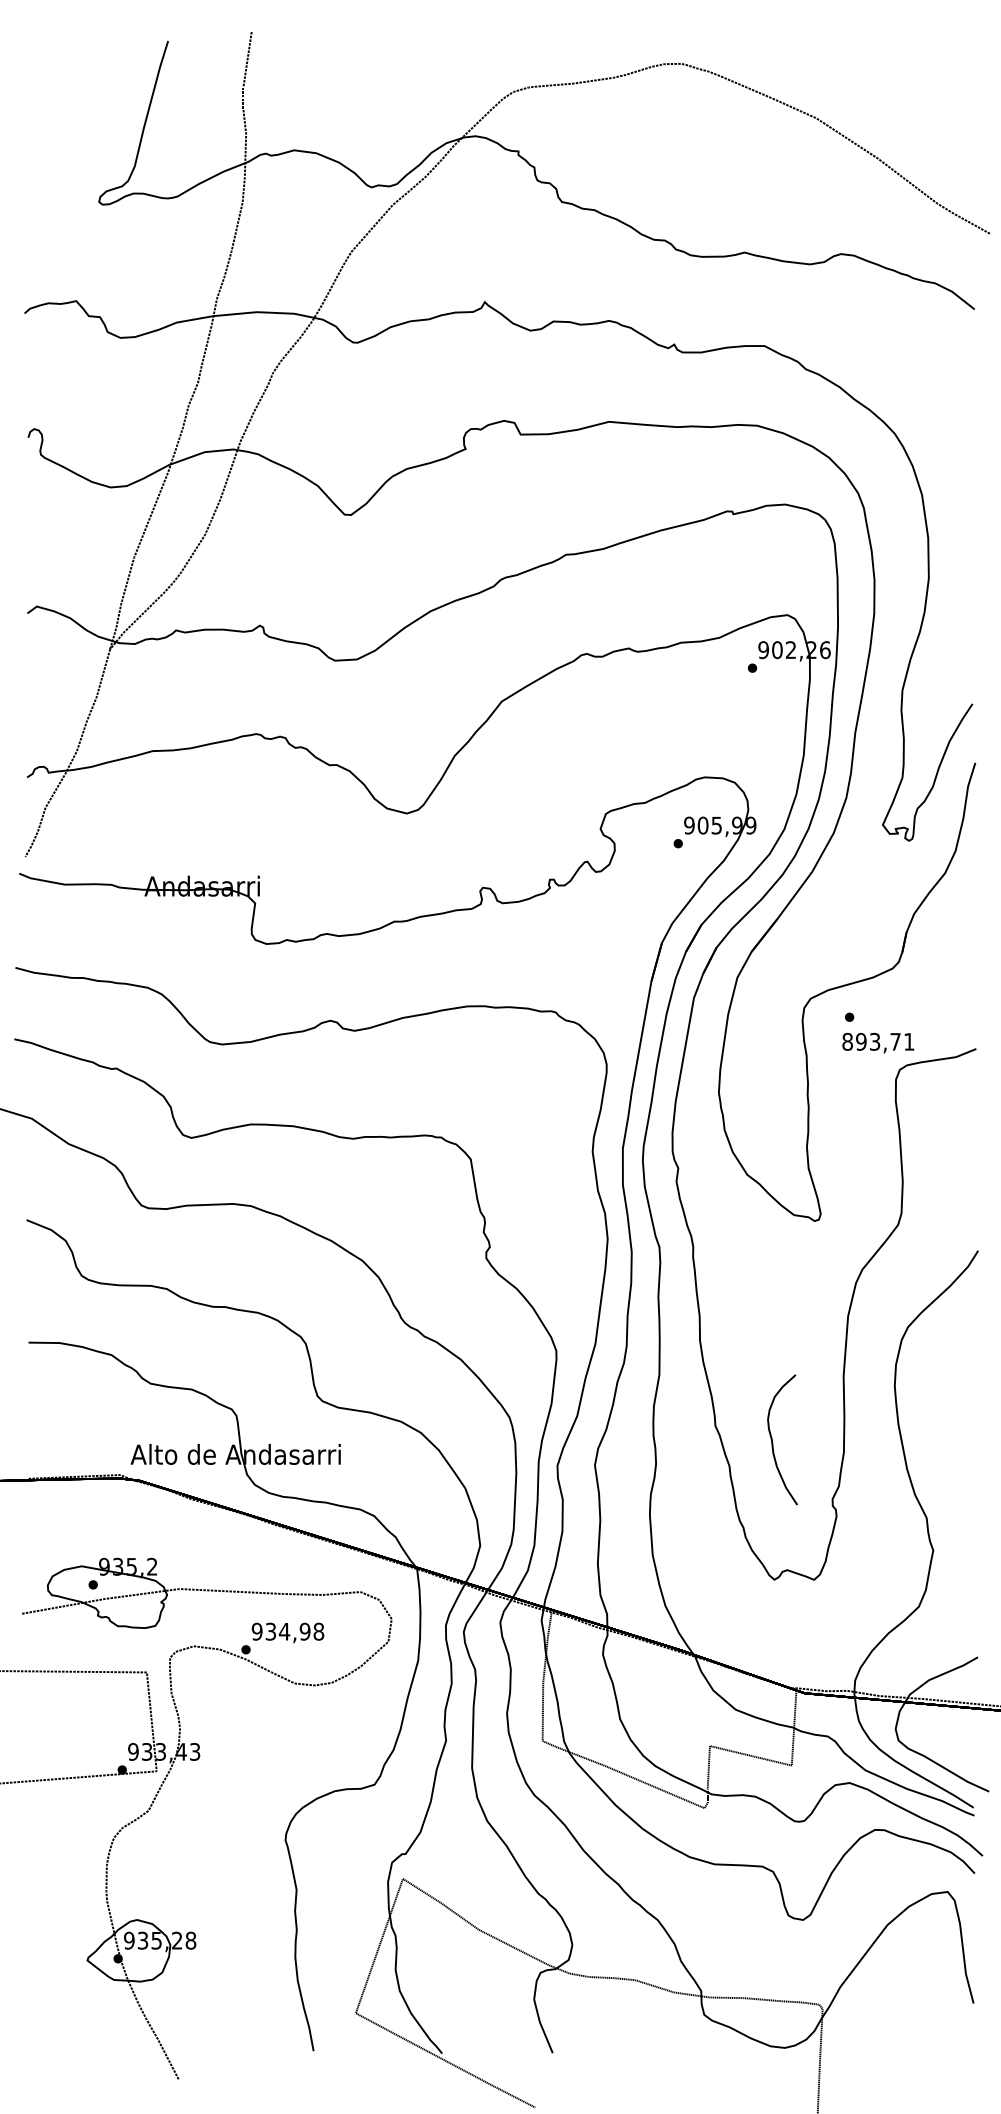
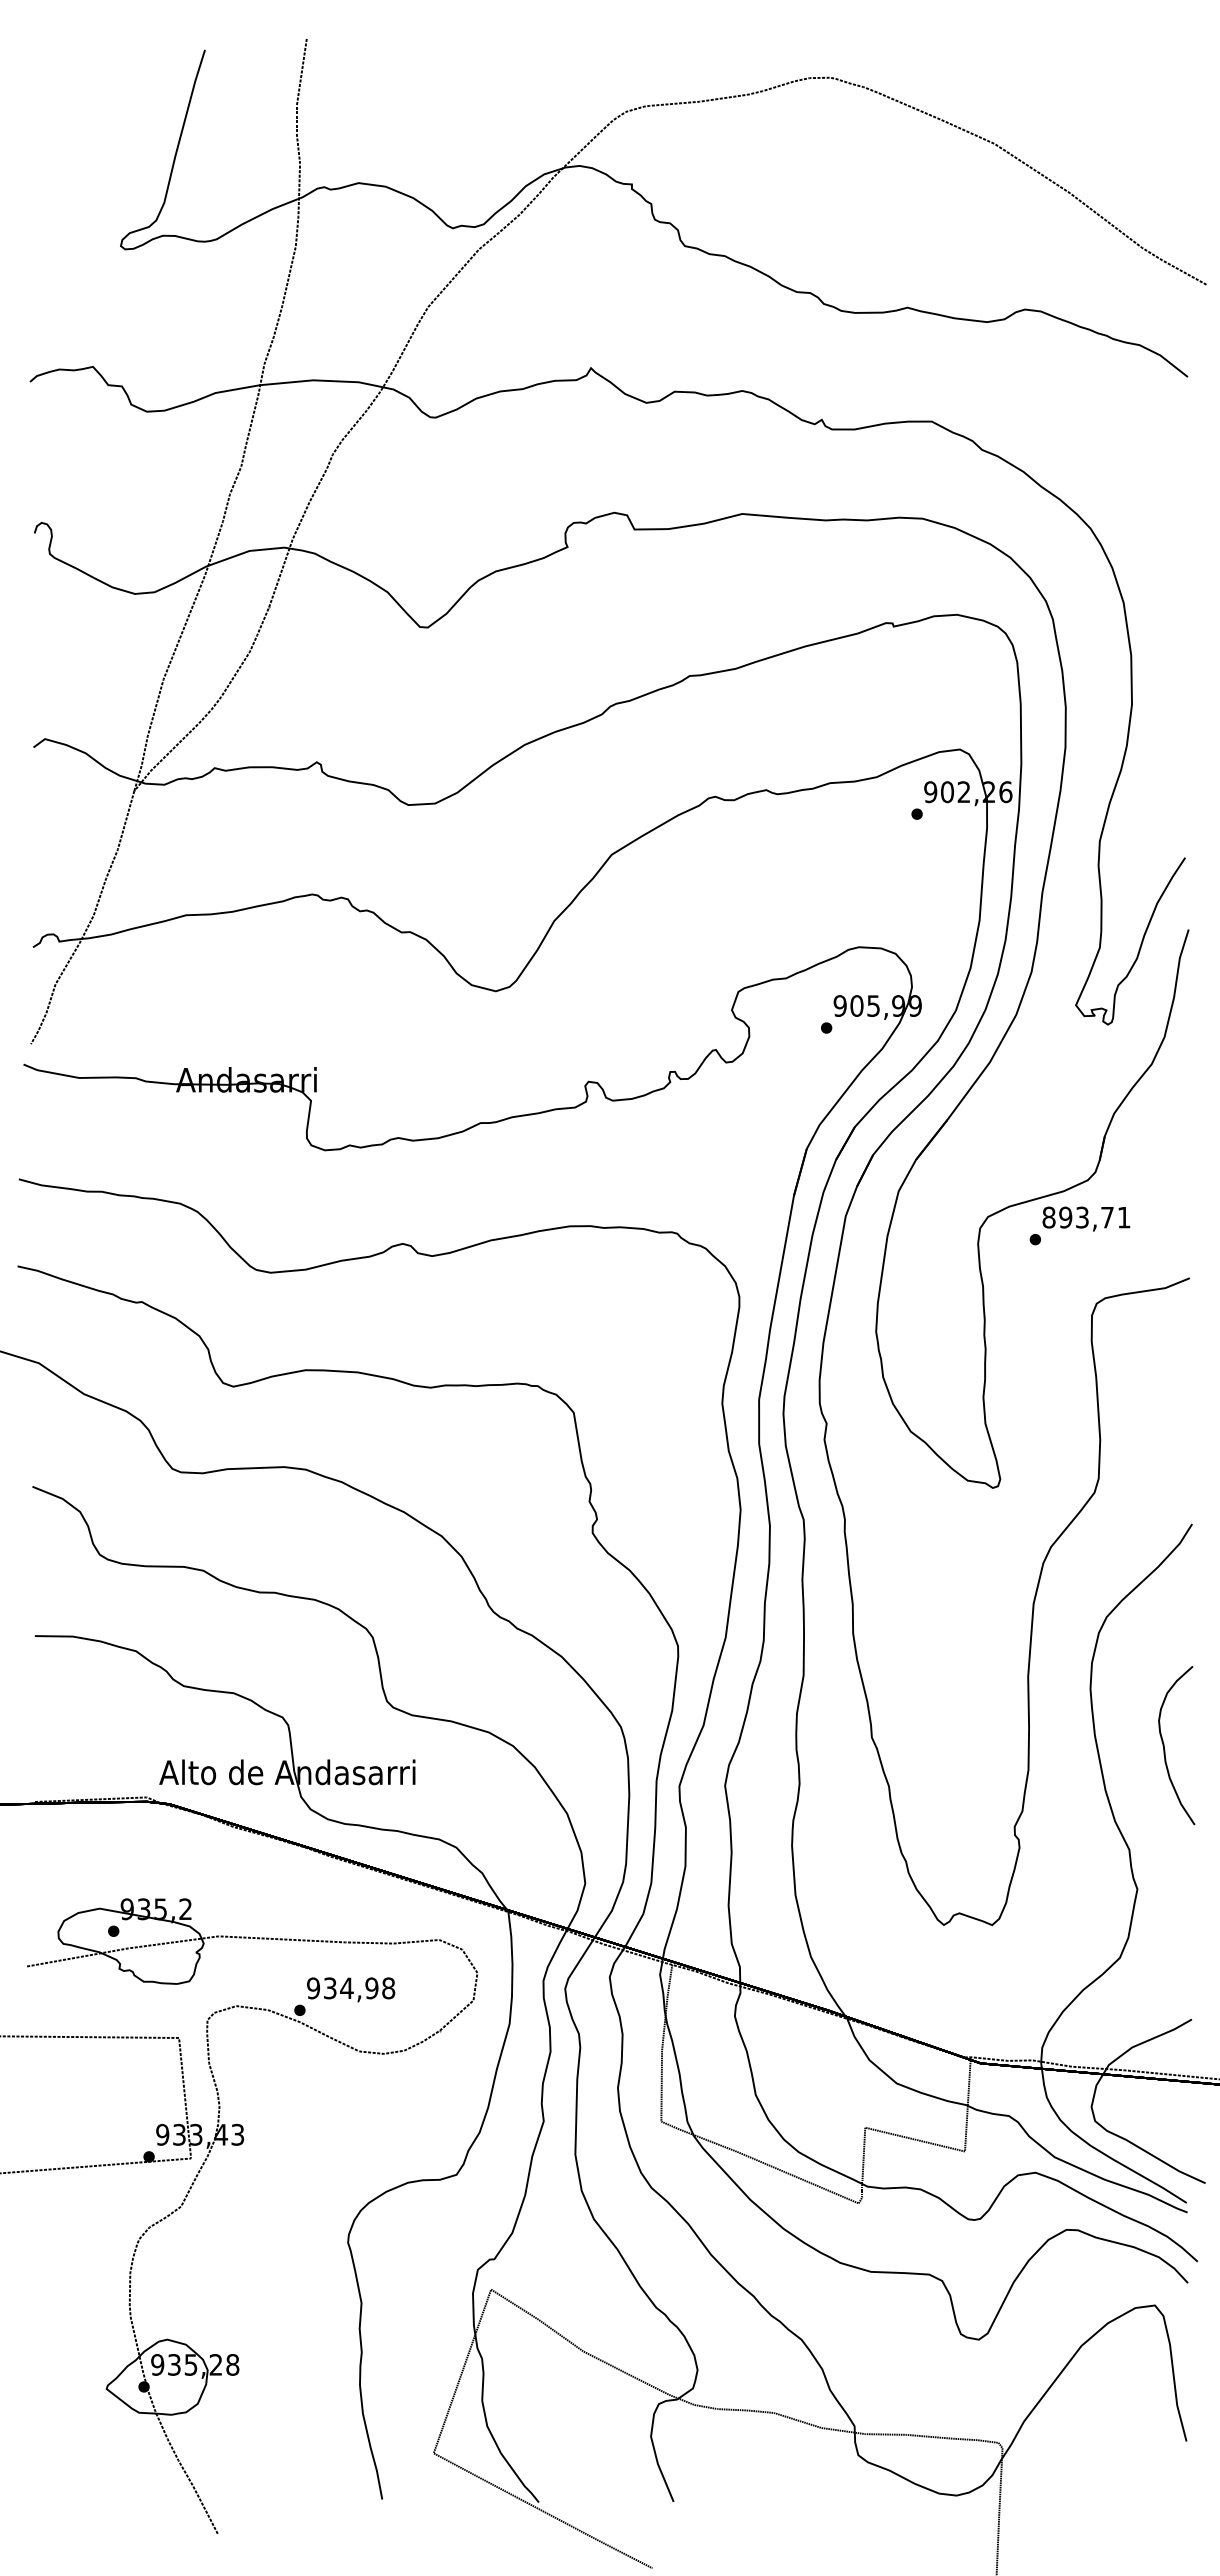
text: (878, 1042) -> (1086, 1218), moved
curve: (773, 1443) -> (1165, 1749), moved

